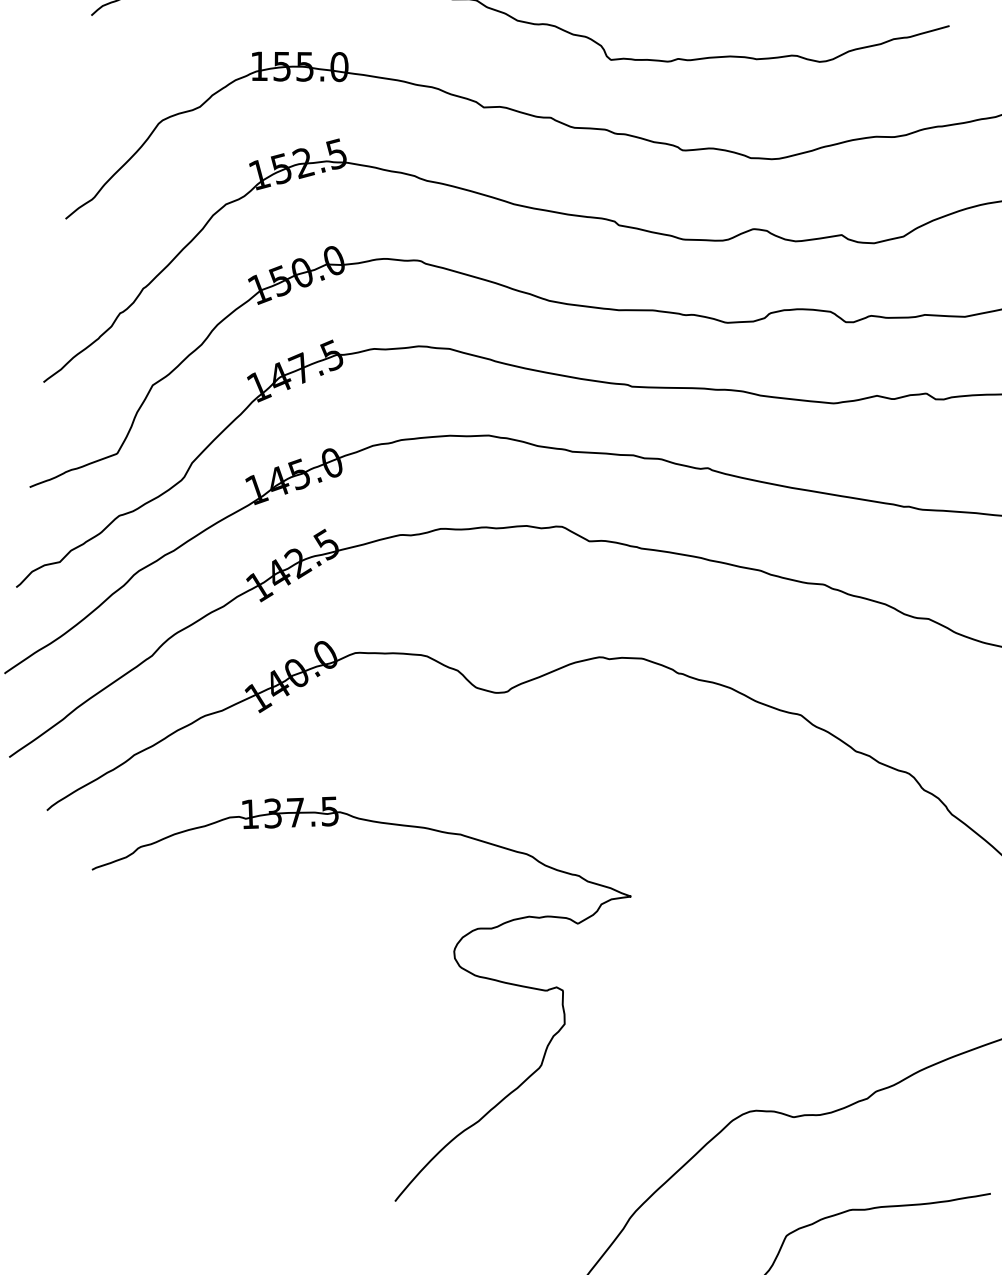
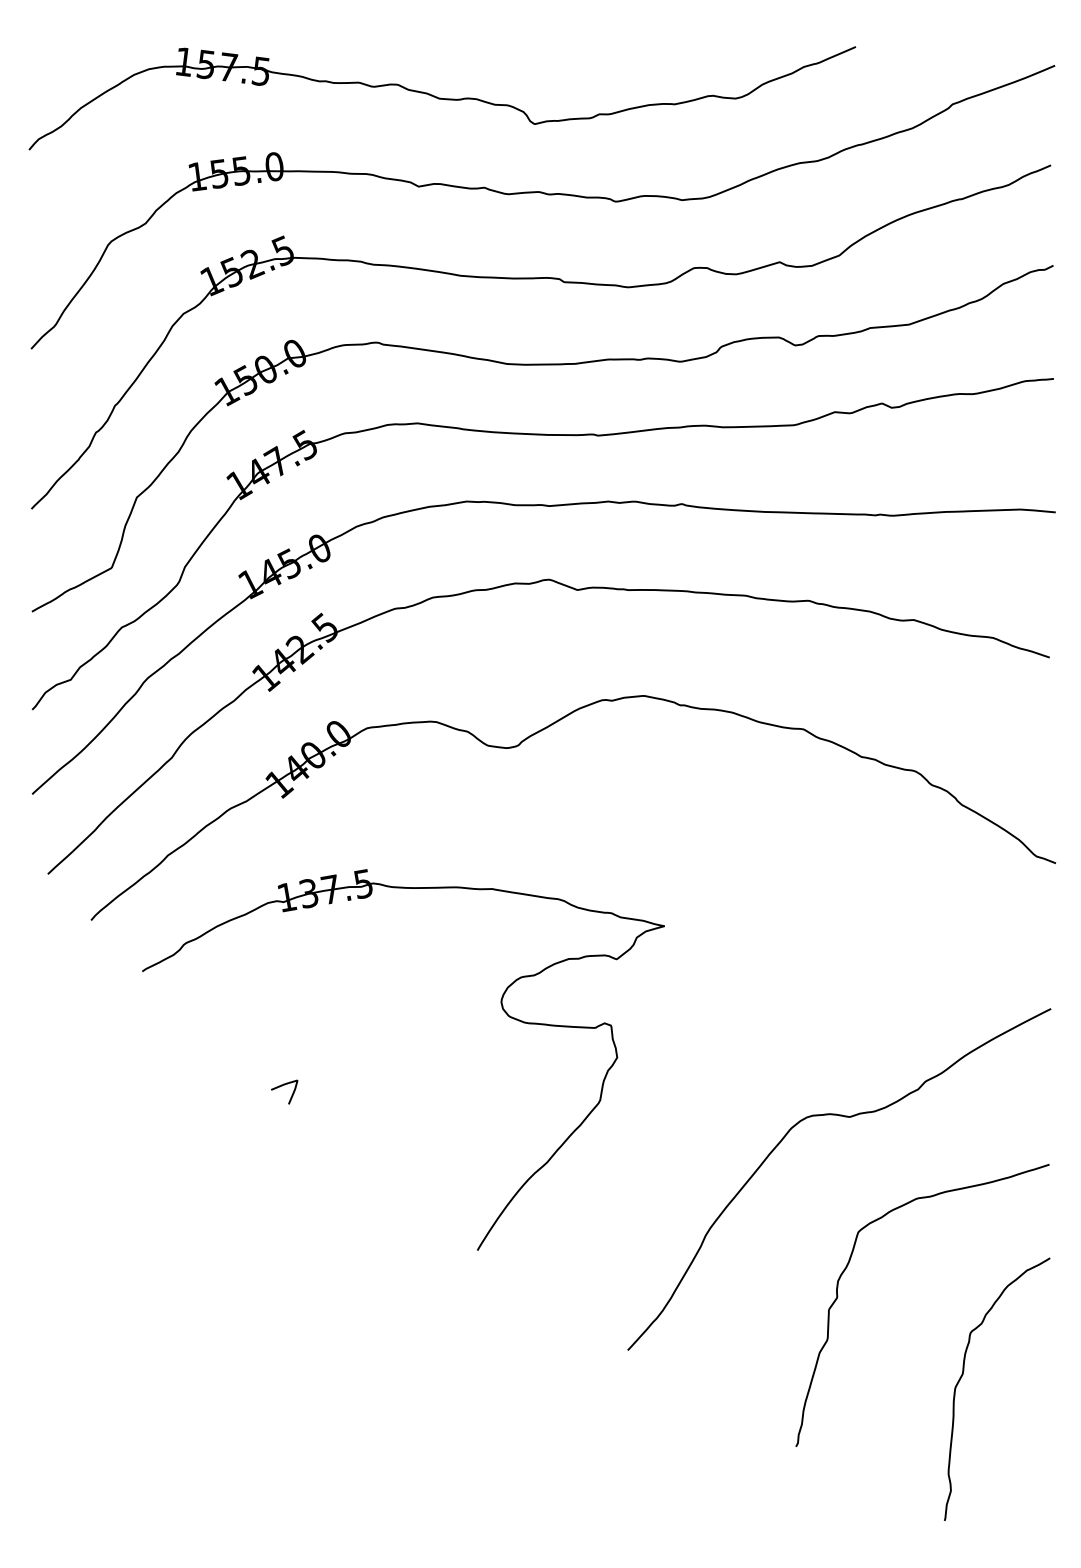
curve: (219, 1006) -> (282, 1086), added

